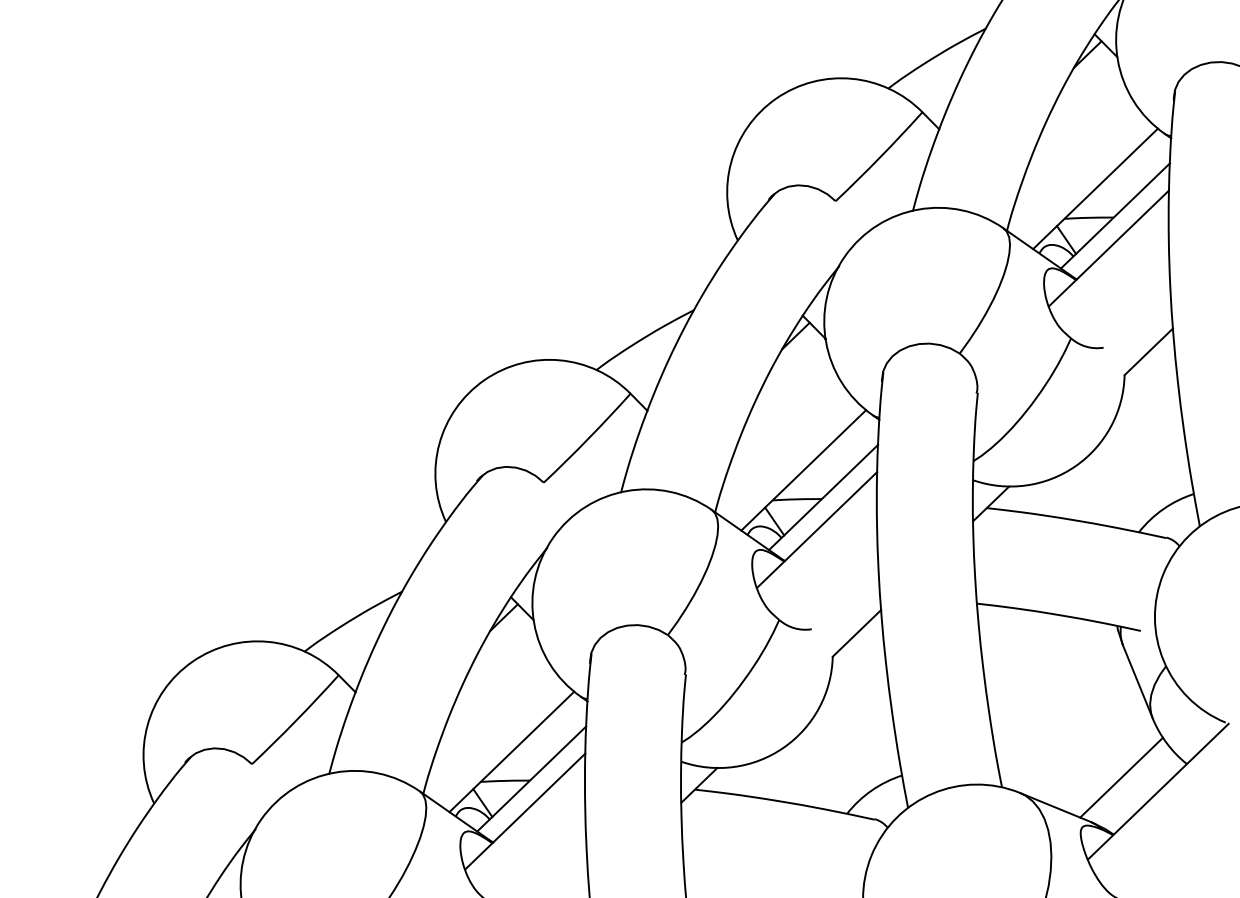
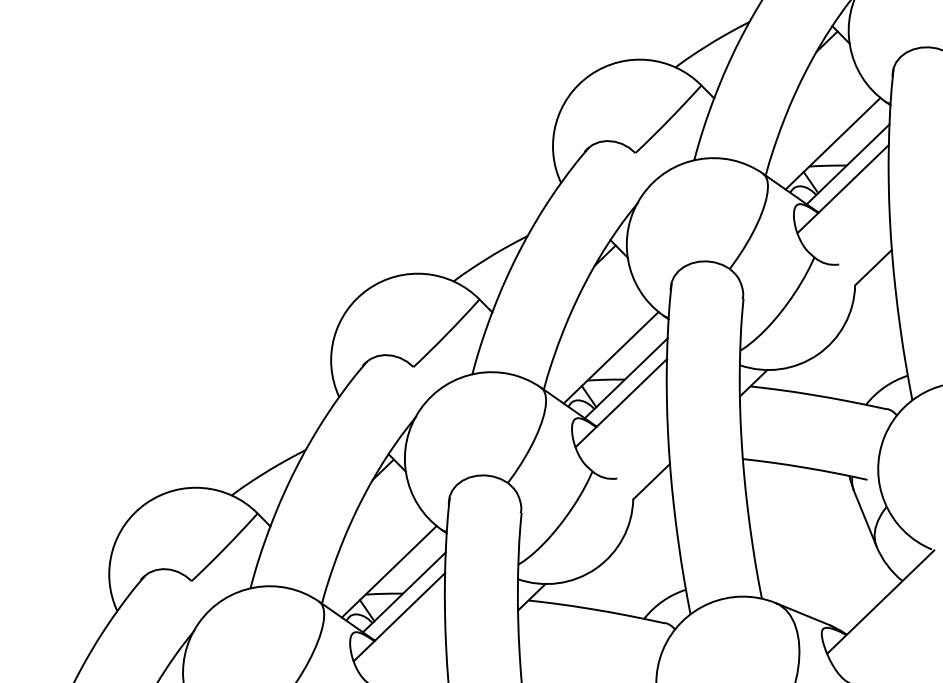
line: (1121, 777) -> (852, 591), removed

